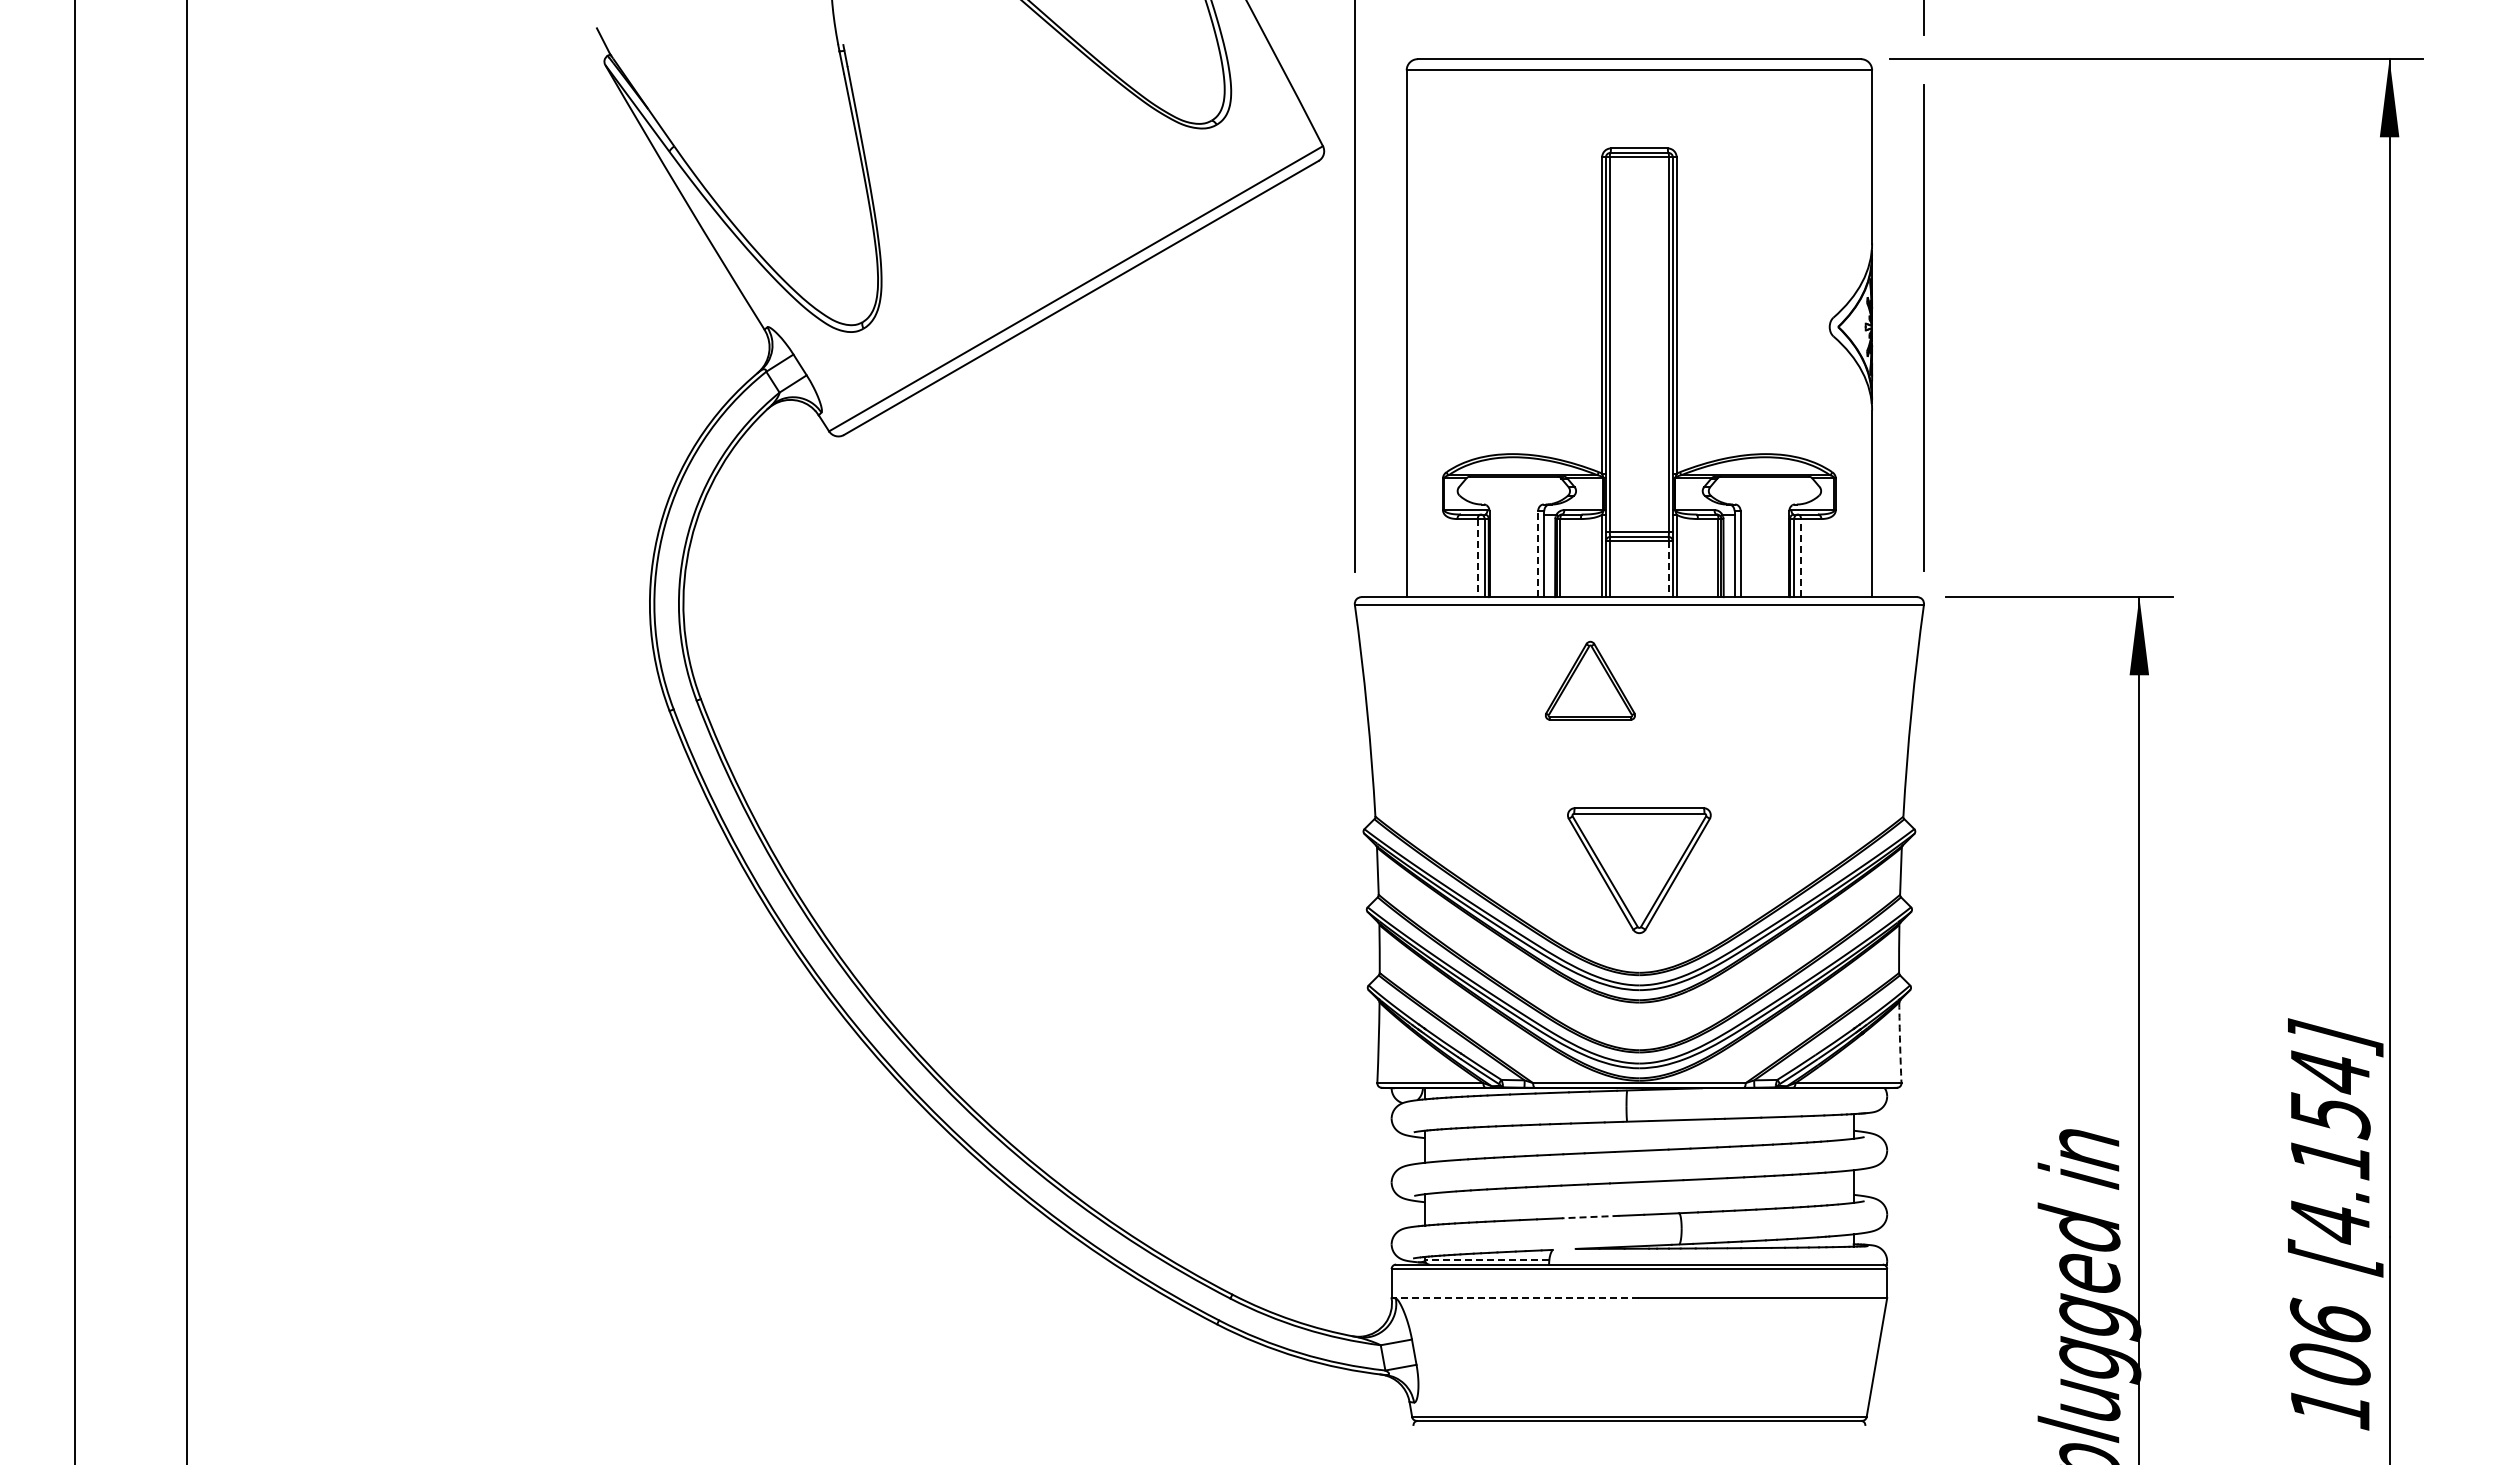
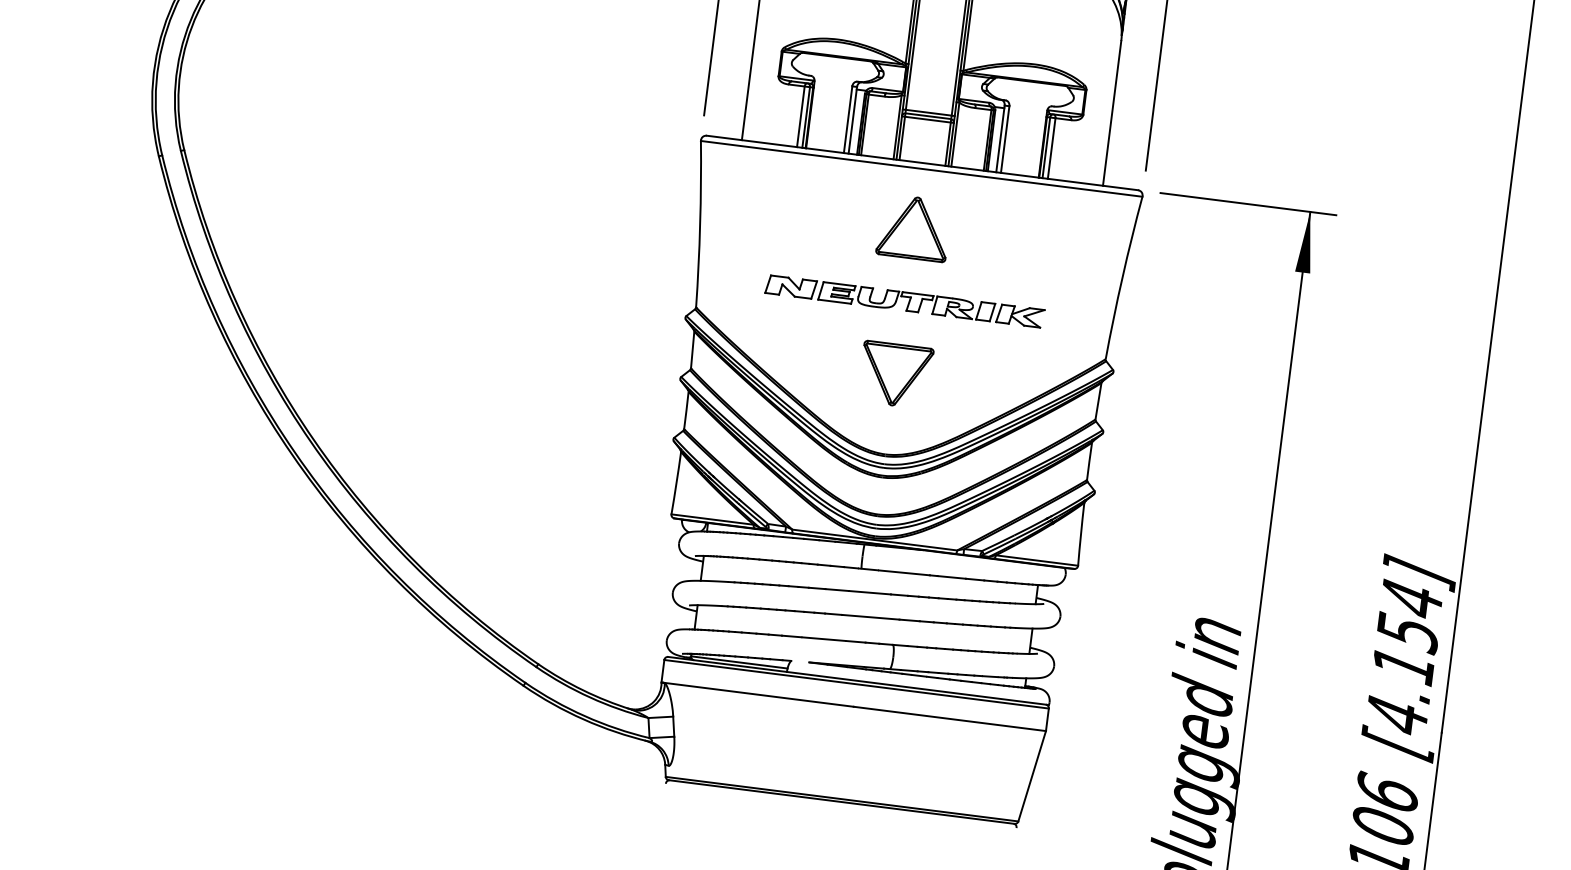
line: (1538, 554) -> (848, 119), dashed -> solid
line: (1801, 557) -> (1052, 148), dashed -> solid
line: (1477, 558) -> (800, 117), dashed -> solid
line: (1668, 569) -> (947, 144), dashed -> solid
part: (1590, 680) -> (914, 227), moved
part: (1638, 775) -> (904, 301), added
part: (1639, 870) -> (895, 375), size x0.62
arc: (1900, 1042) -> (1081, 534), dashed -> solid
line: (1591, 1217) -> (824, 639), dashed -> solid
line: (1486, 1260) -> (738, 662), dashed -> solid
line: (1516, 1298) -> (758, 695), dashed -> solid

